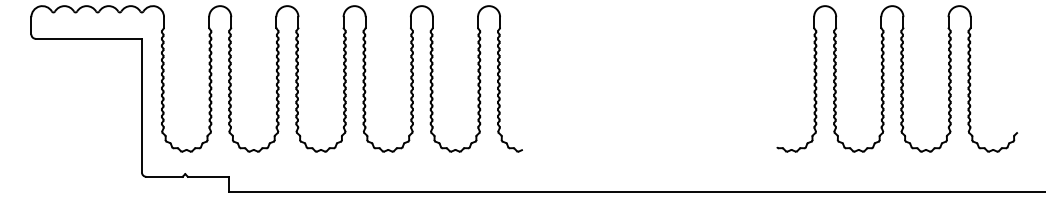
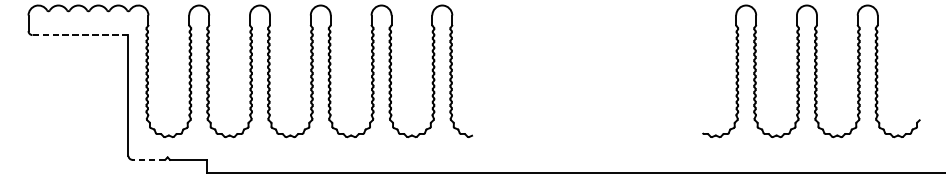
line: (88, 38) -> (80, 34), solid -> dashed
line: (163, 176) -> (147, 159), solid -> dashed

